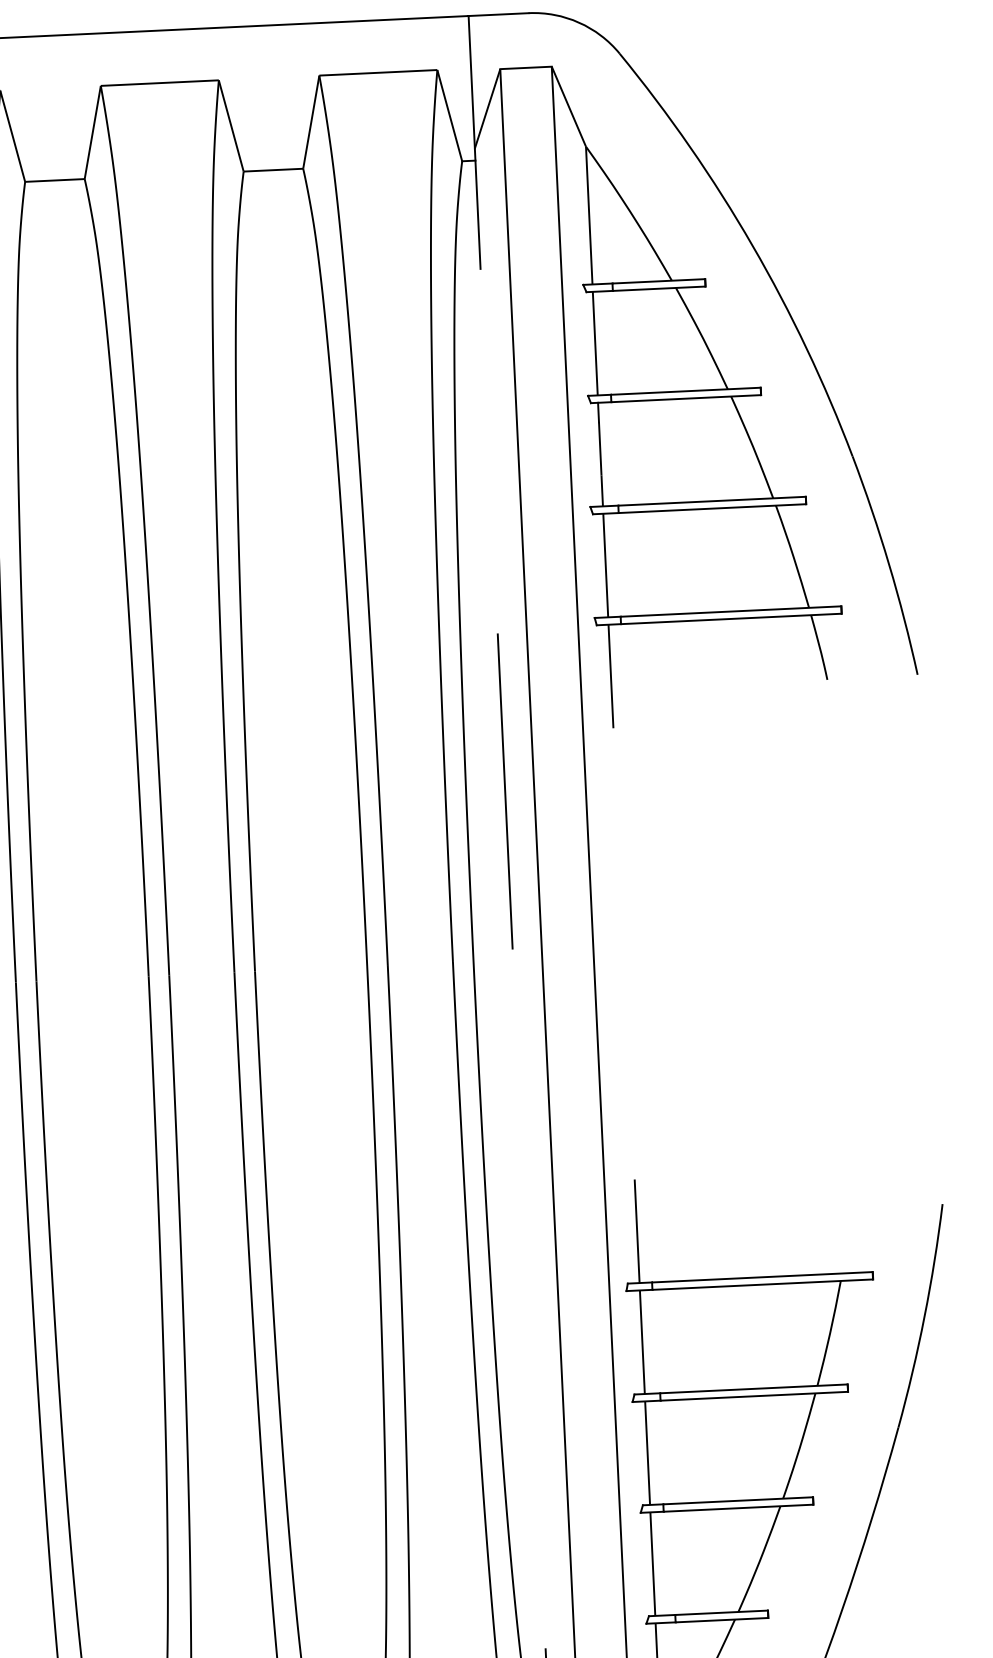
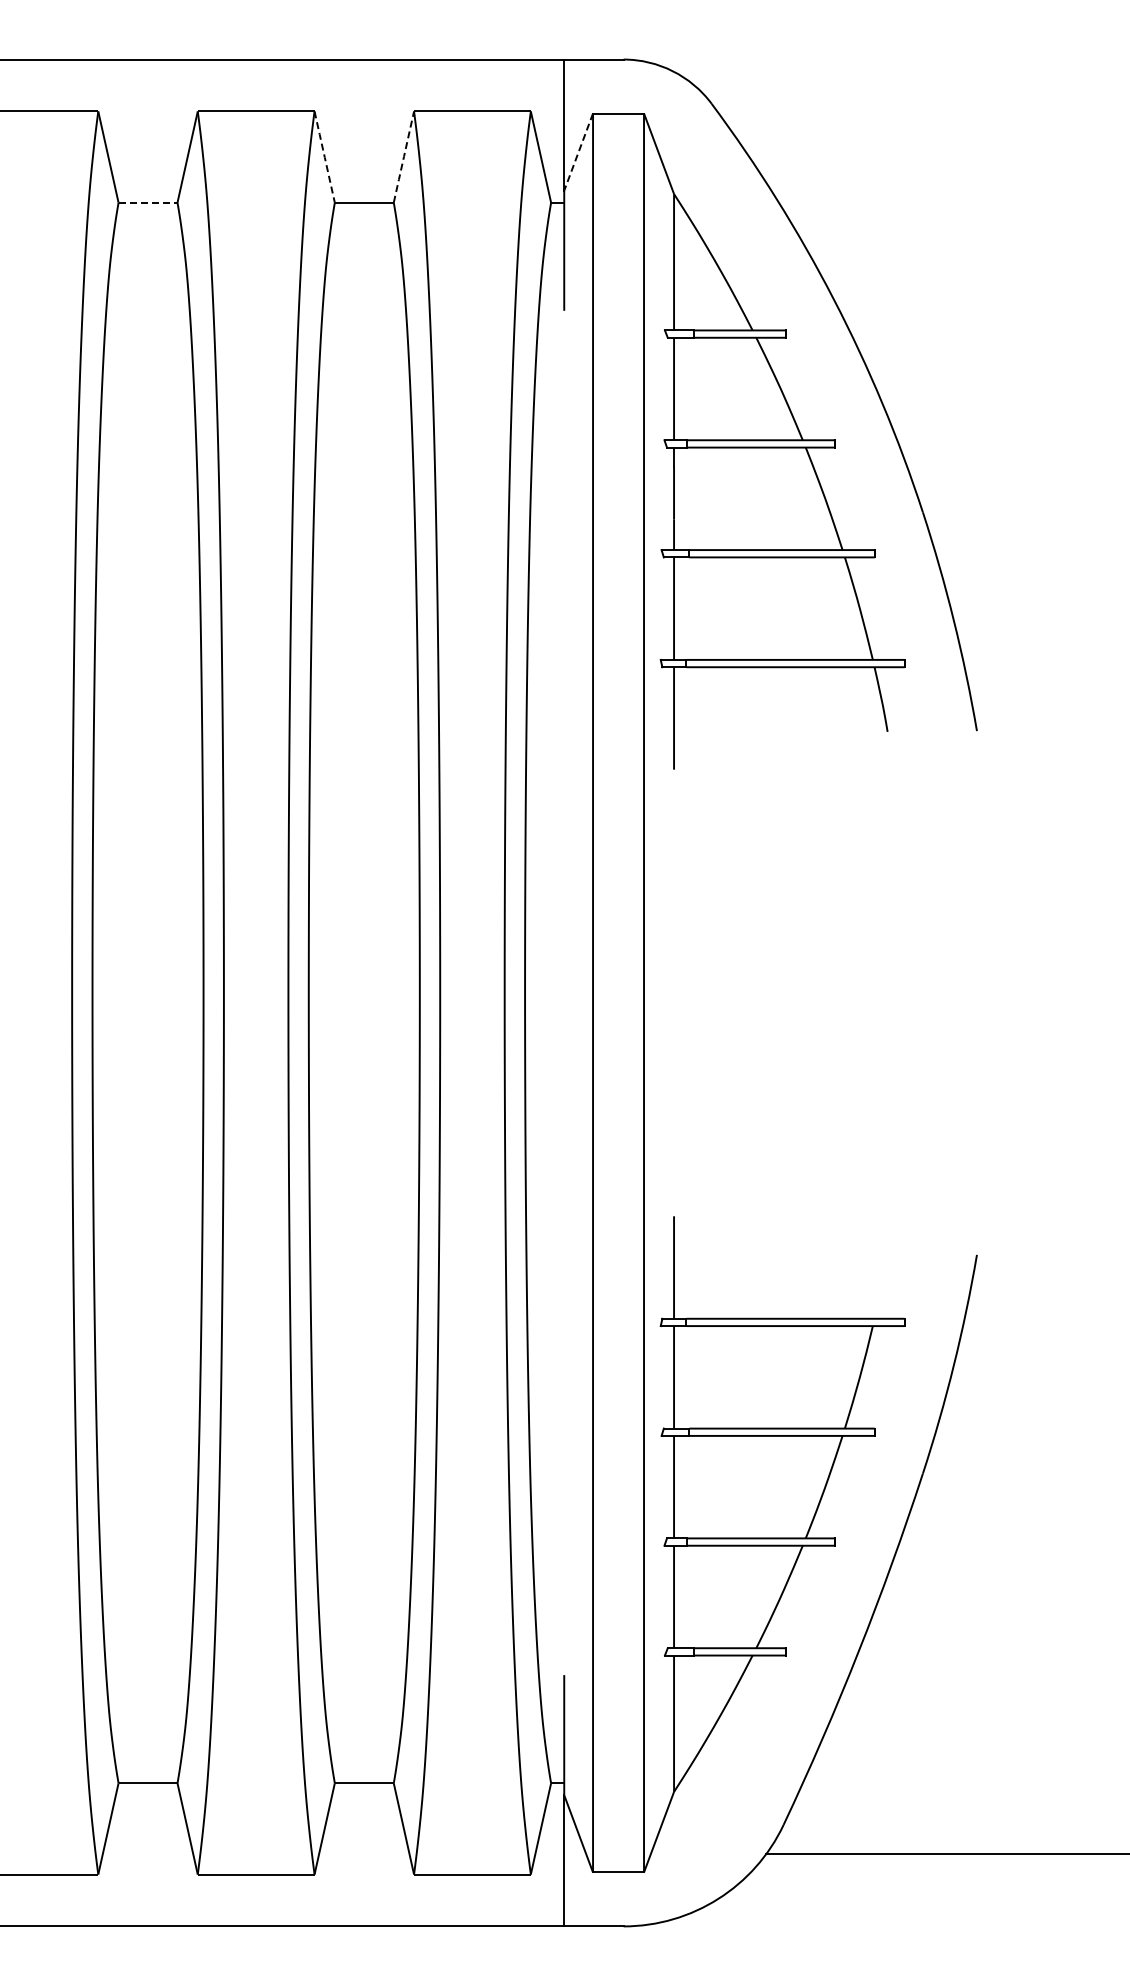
line: (487, 109) -> (578, 152), solid -> dashed
line: (311, 121) -> (404, 156), solid -> dashed
line: (231, 126) -> (324, 157), solid -> dashed
line: (55, 180) -> (148, 202), solid -> dashed
line: (505, 790) -> (564, 826), removed

